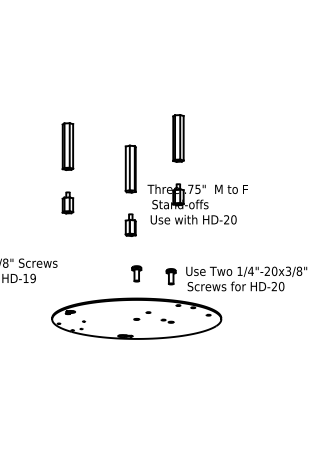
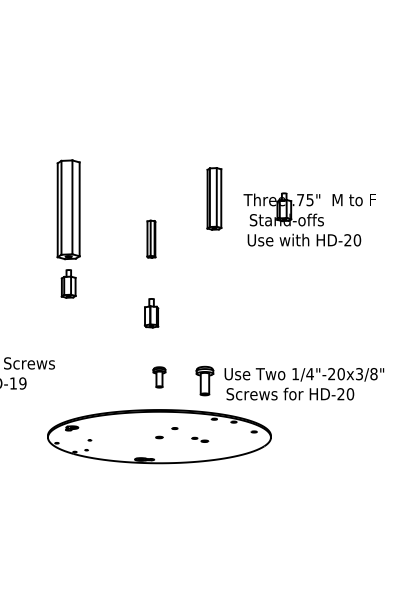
part: (67, 146) -> (68, 209), size x1.6
part: (130, 168) -> (151, 238), size x0.6
part: (197, 203) -> (309, 218), moved
part: (170, 276) -> (203, 380), size x1.4

